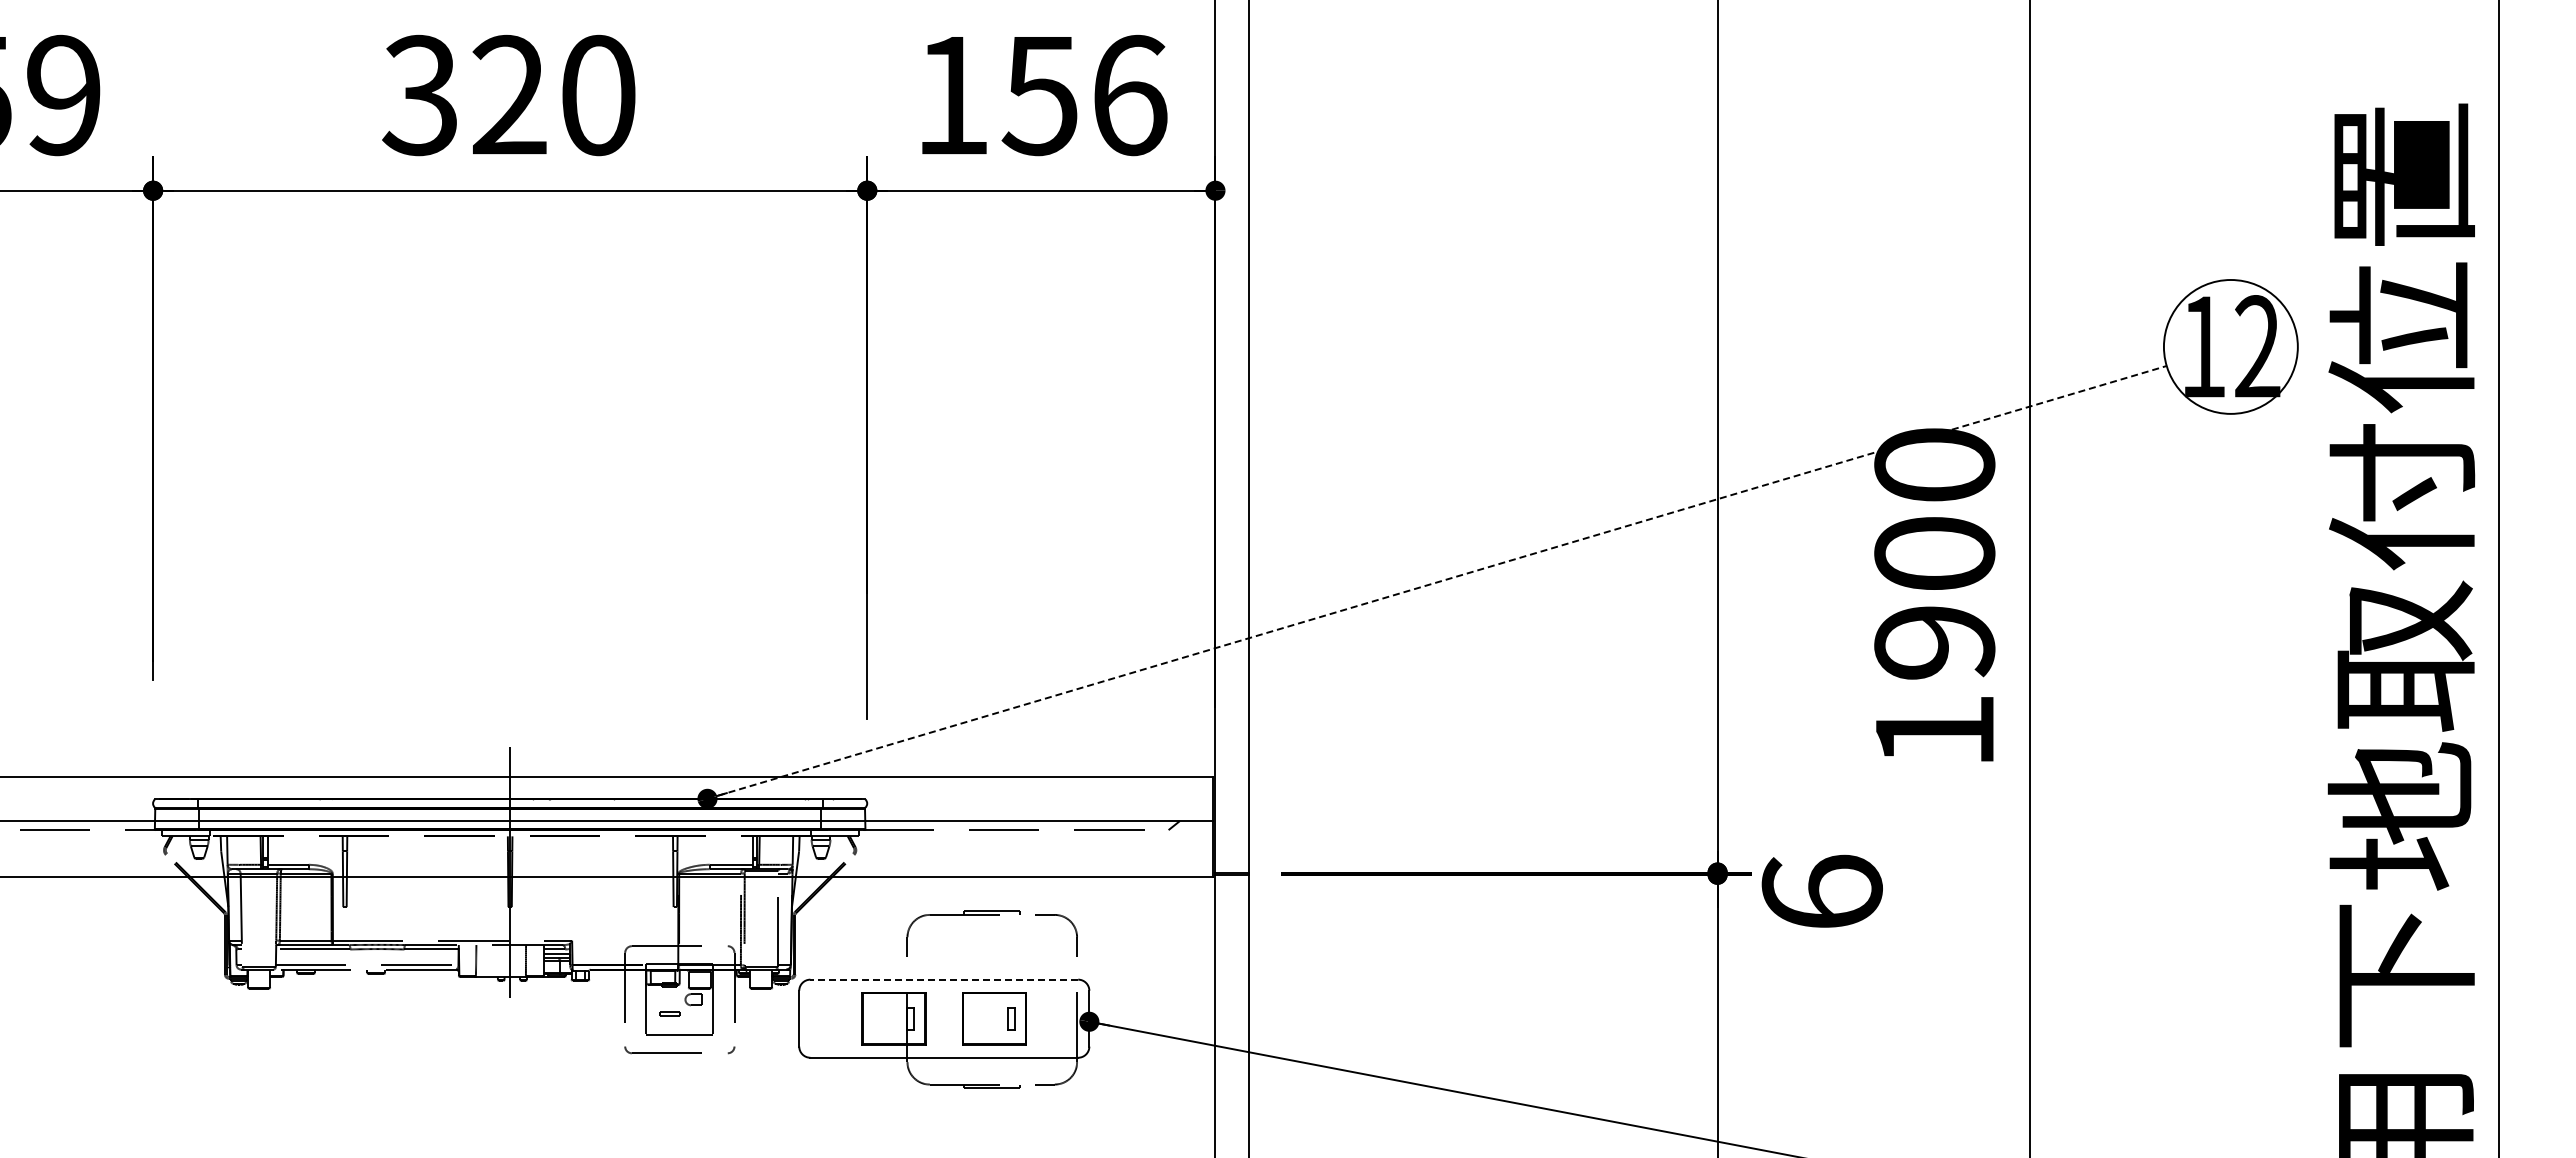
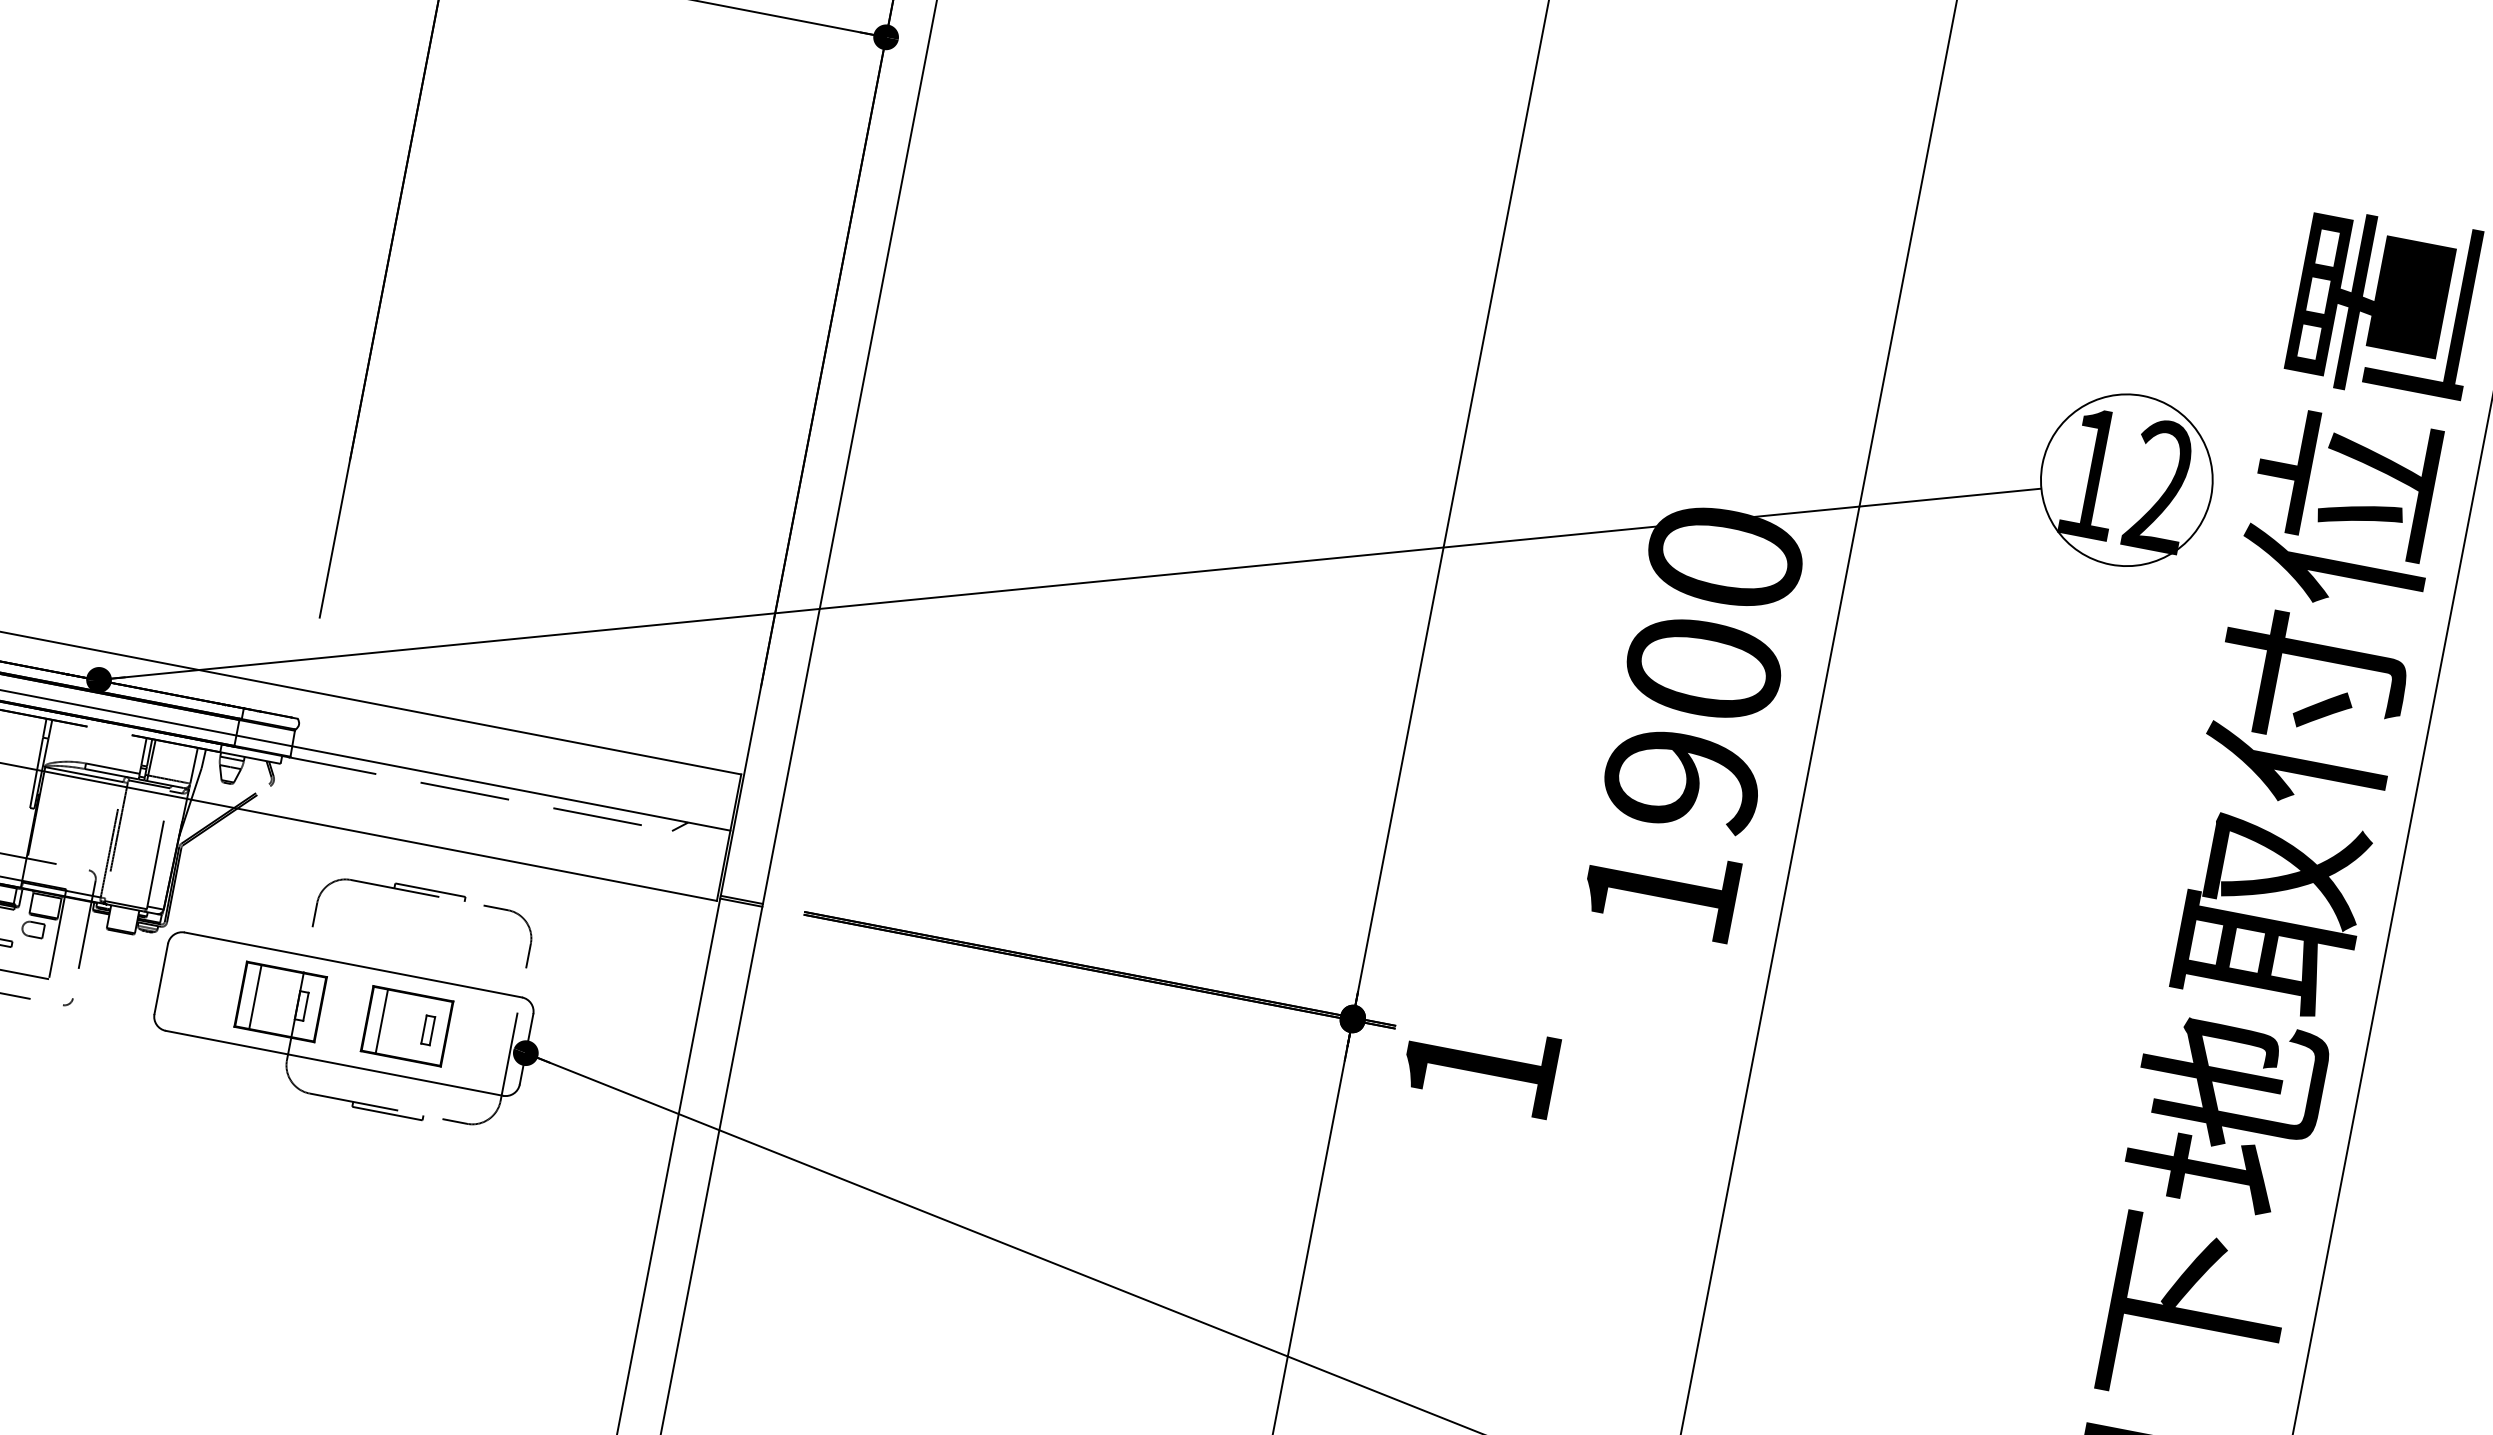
line: (1437, 582) -> (1070, 584), dashed -> solid
text: (1821, 890) -> (1479, 1065), 6 -> 1
line: (944, 979) -> (353, 964), dashed -> solid
line: (874, 1018) -> (256, 996), added
line: (974, 1018) -> (381, 1021), added

